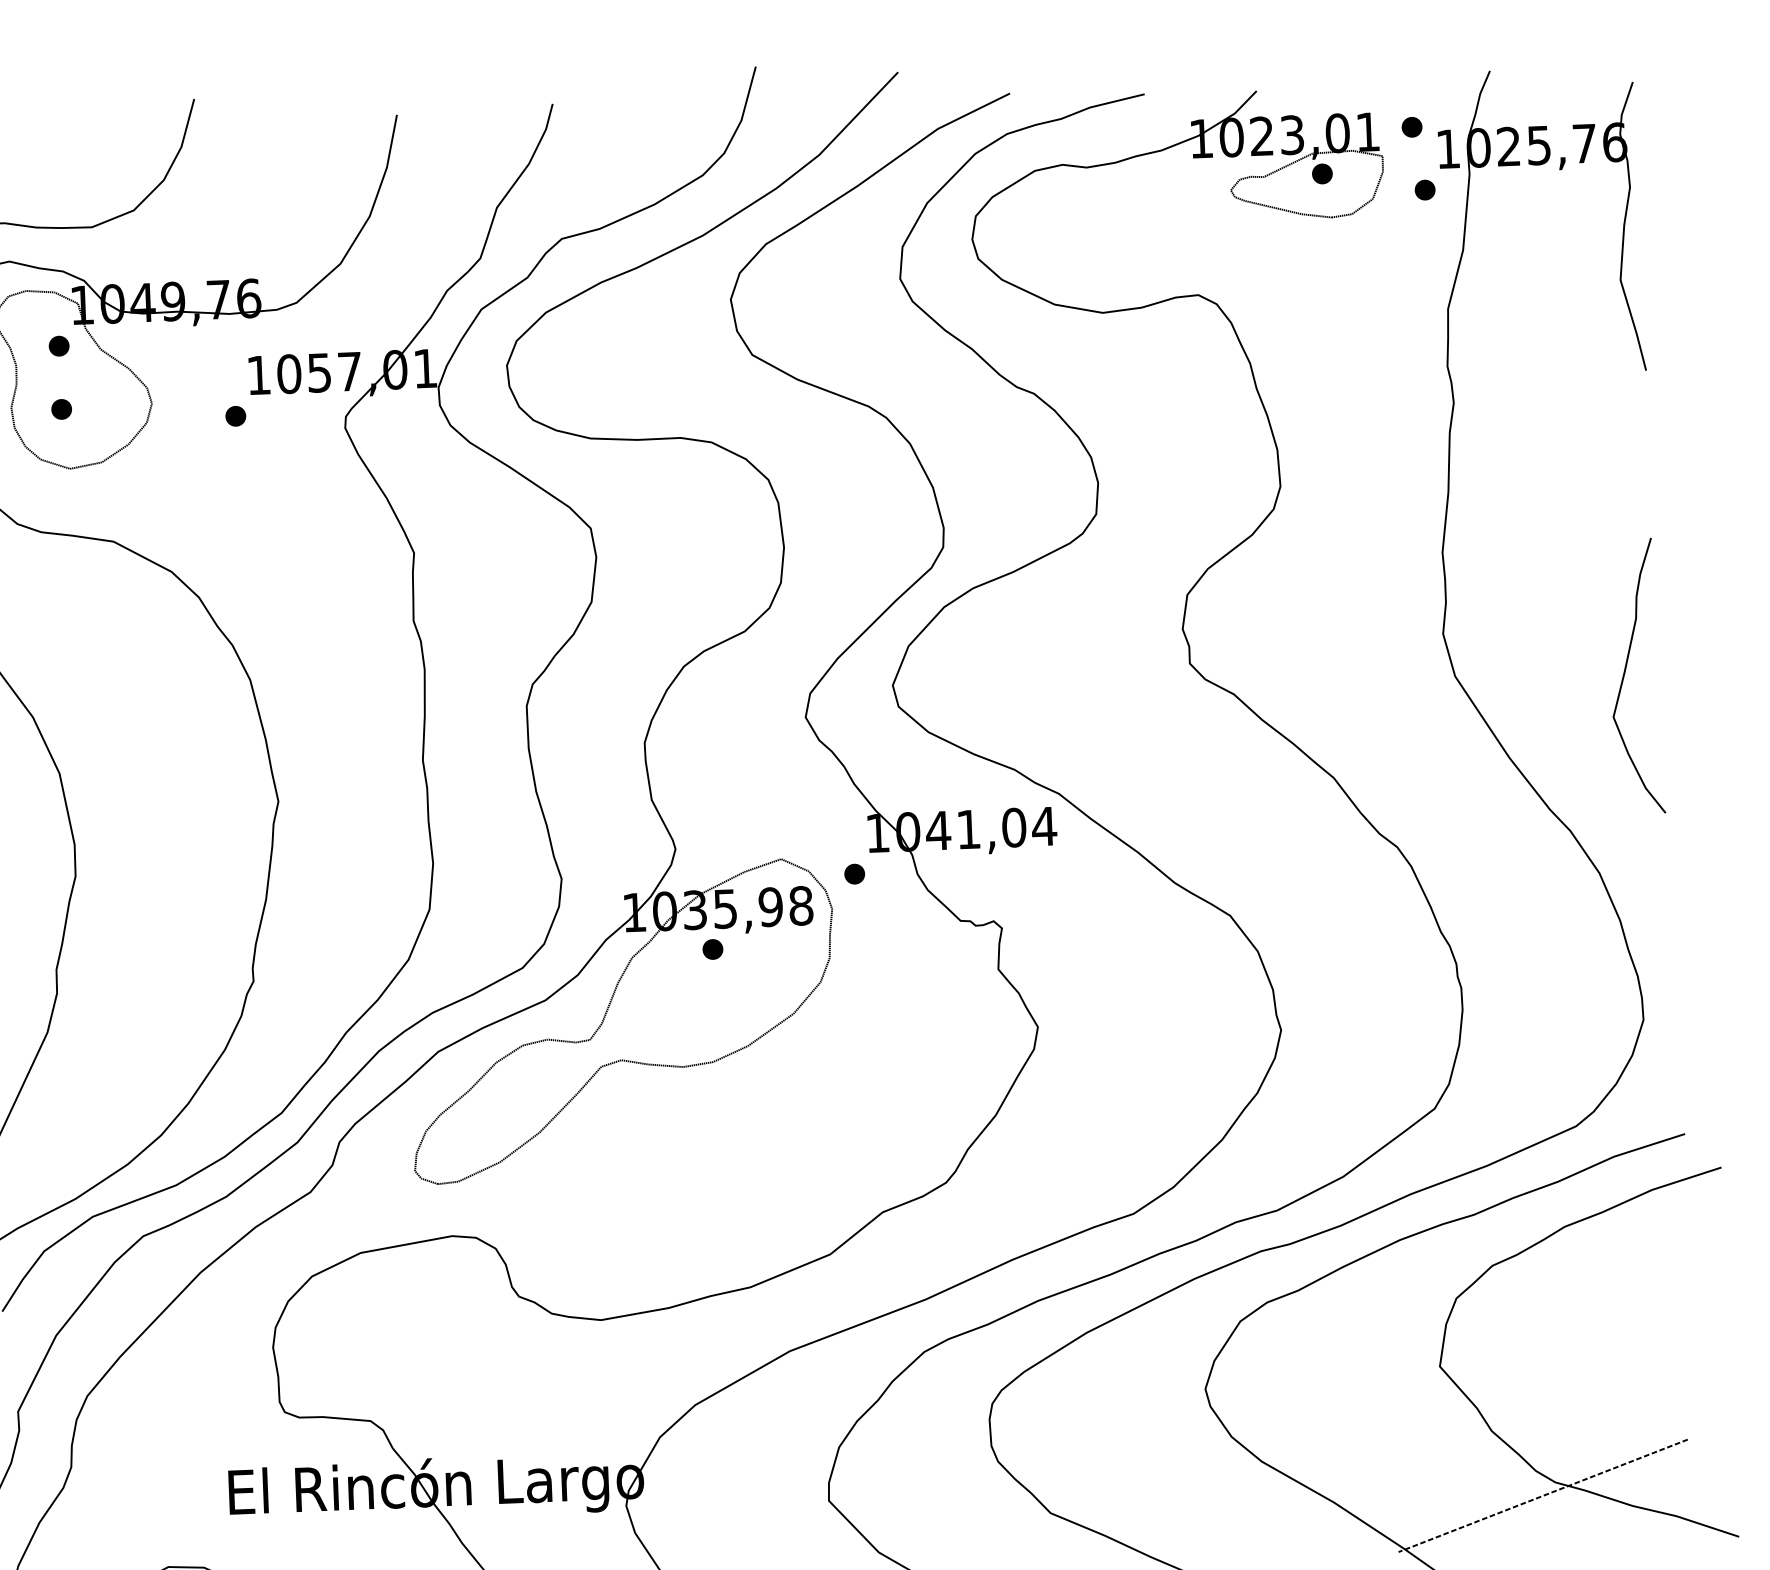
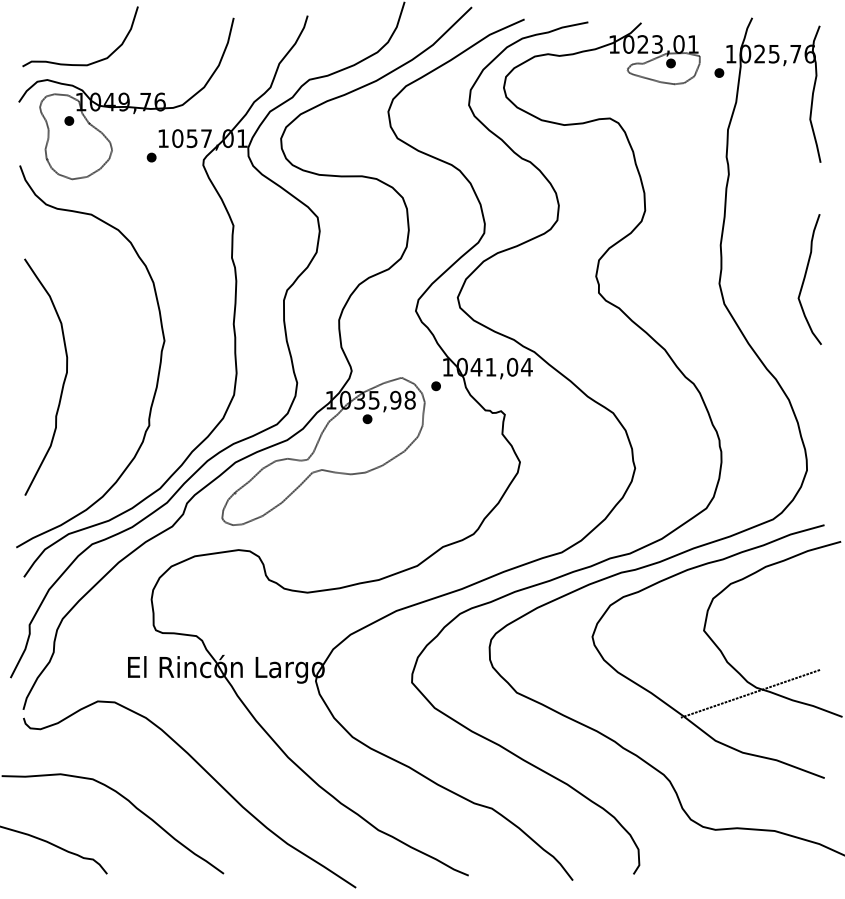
part: (1412, 126) -> (714, 42), removed
part: (62, 408) -> (69, 150), removed
curve: (1626, 674) -> (805, 278), moved

